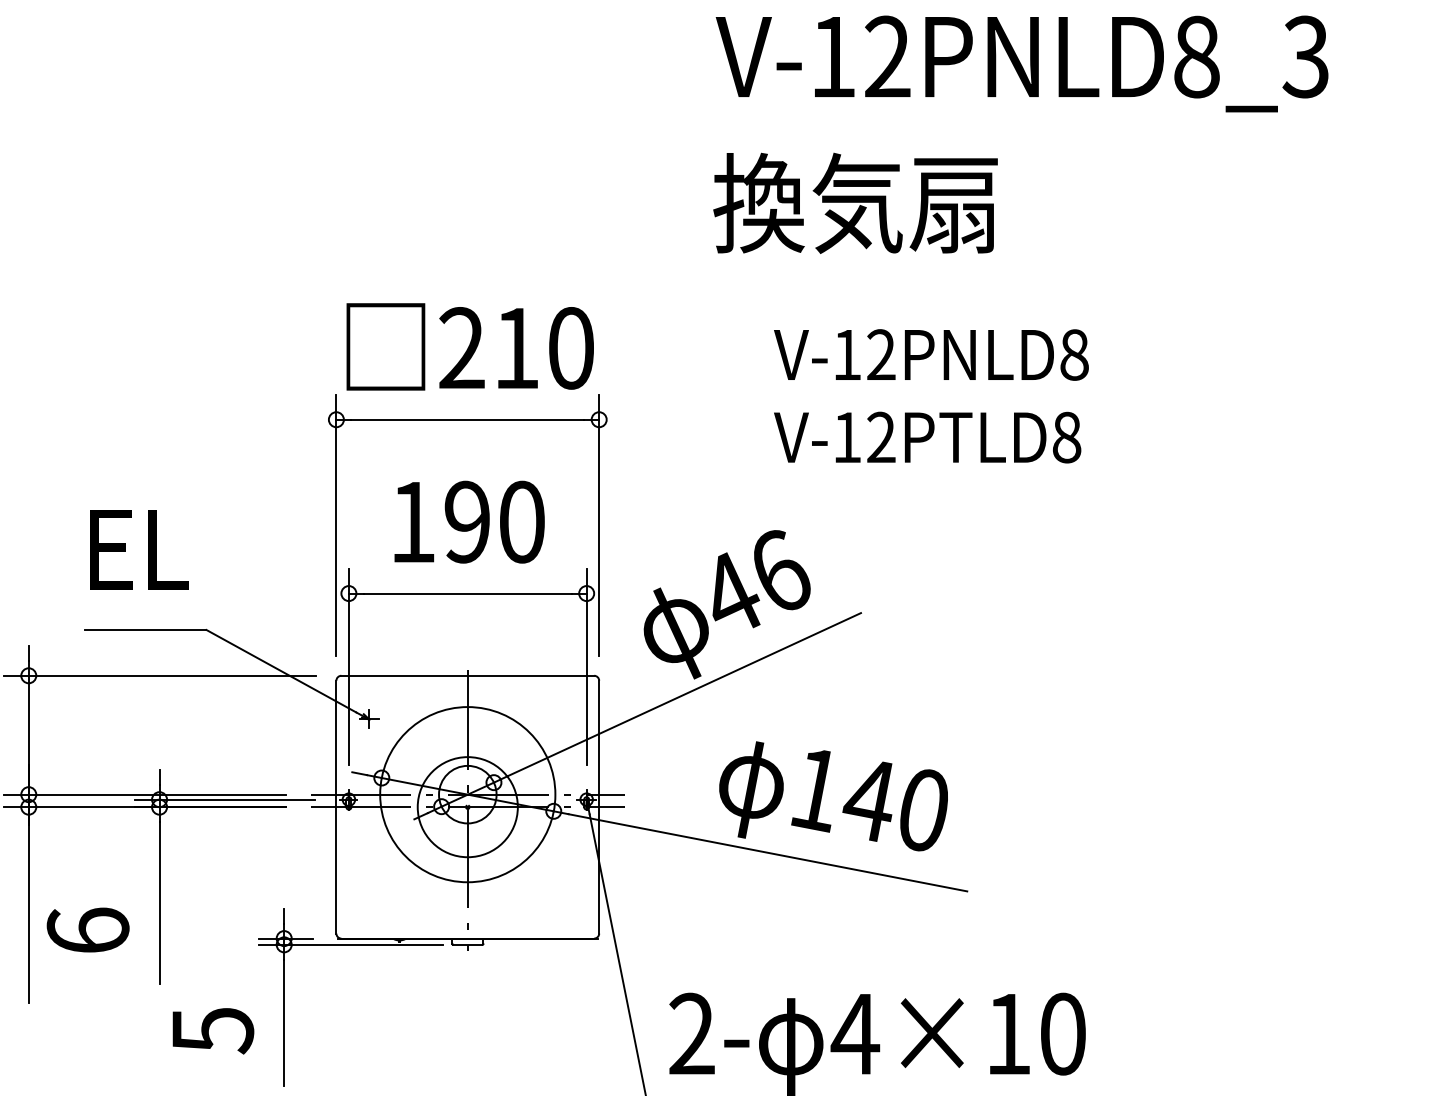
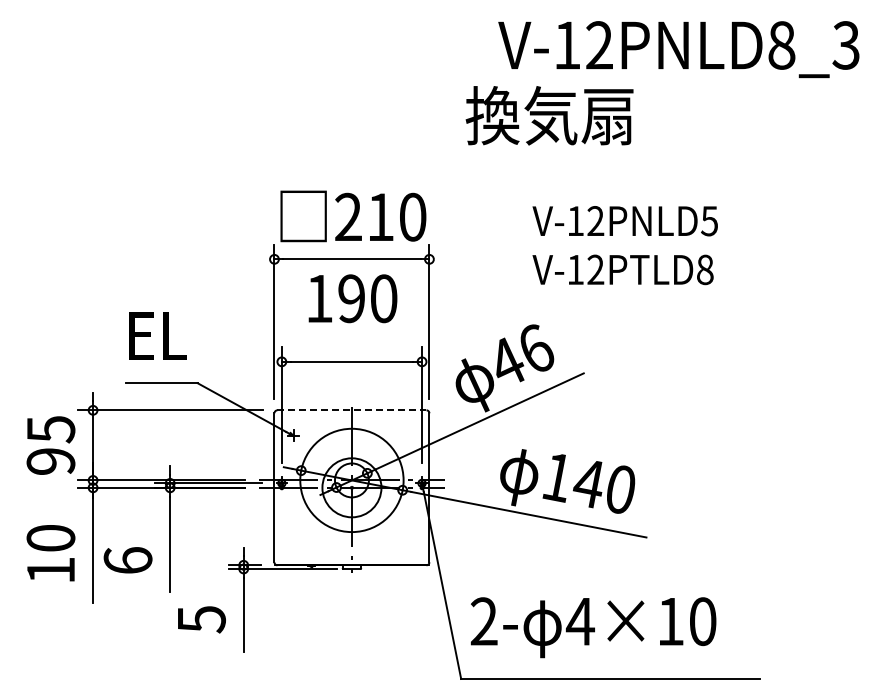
text: (855, 202) -> (549, 115), moved
text: (1074, 355) -> (709, 221), V-12PNLD8 -> V-12PNLD5
text: (468, 521) -> (352, 298), moved
line: (467, 676) -> (351, 410), solid -> dashed

